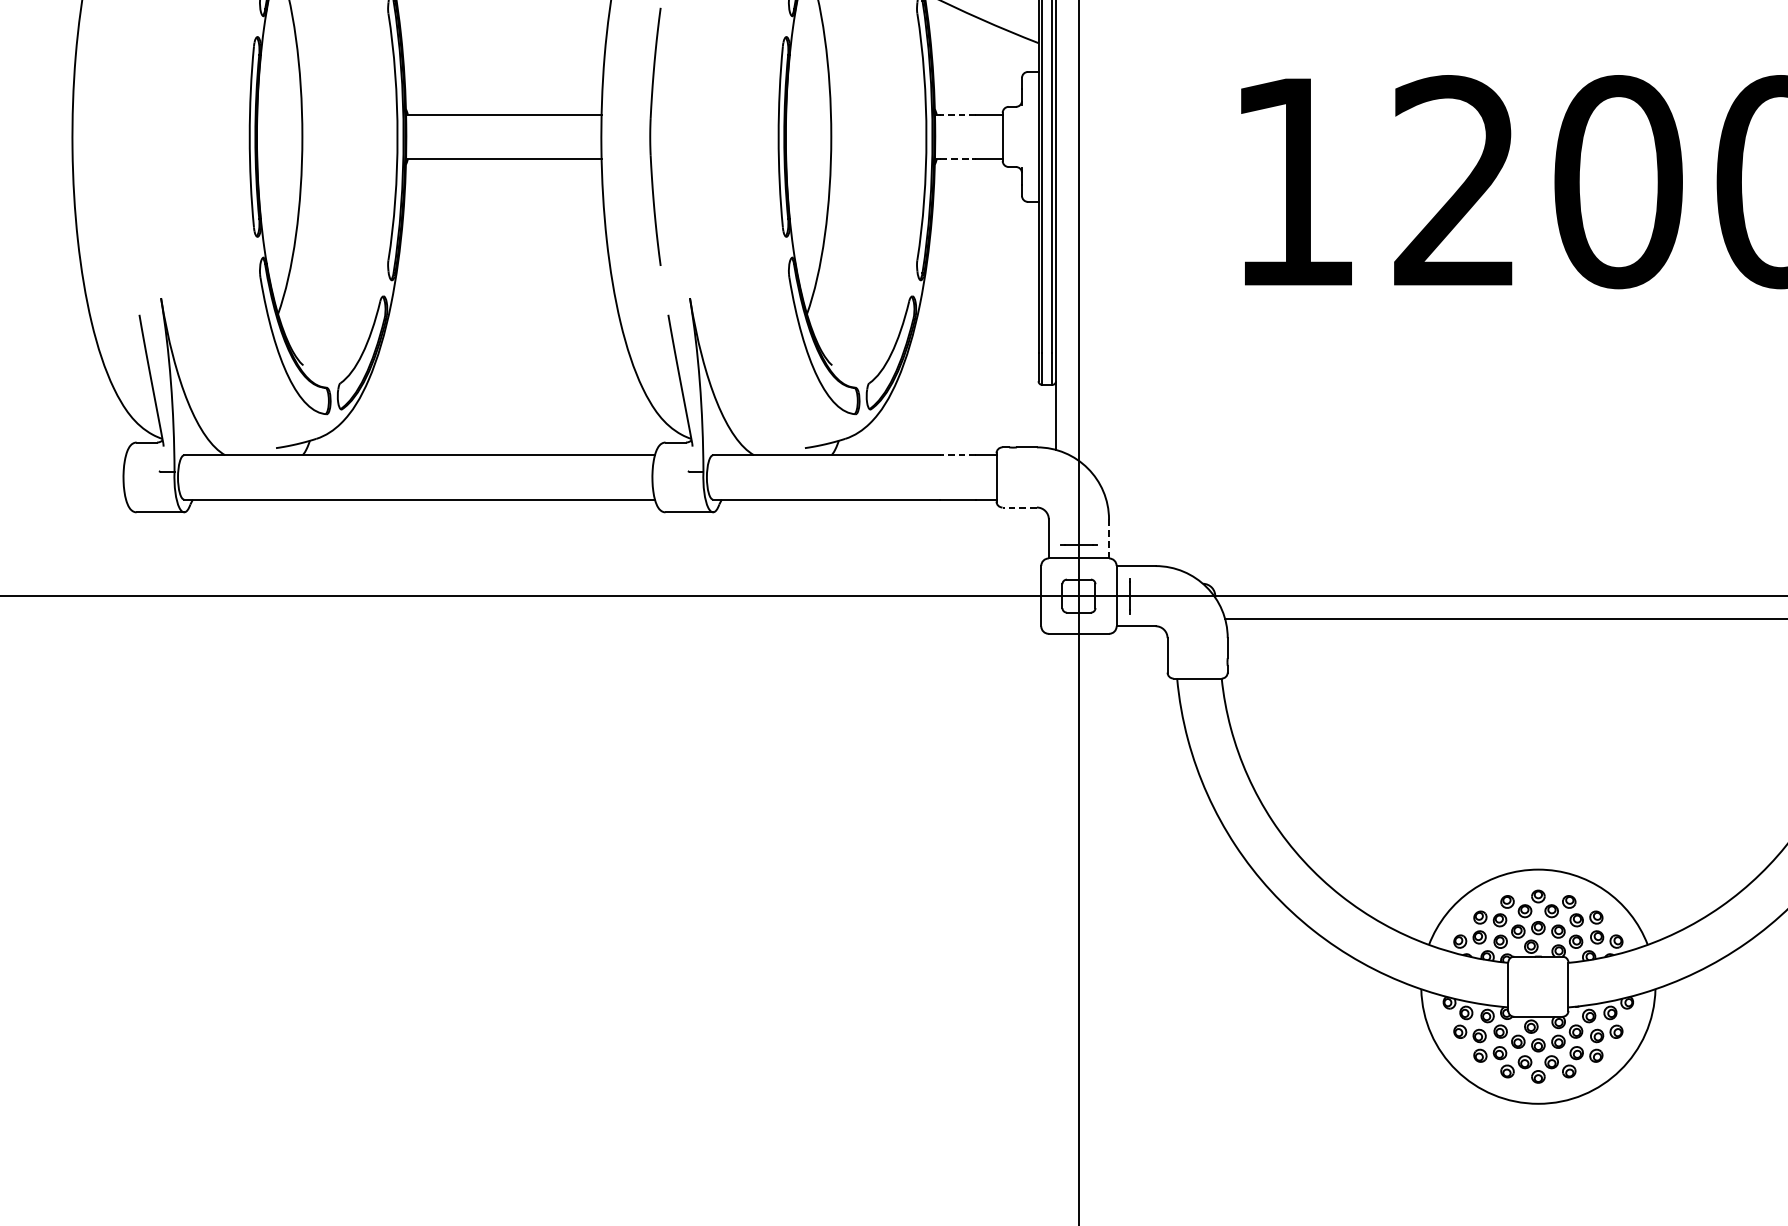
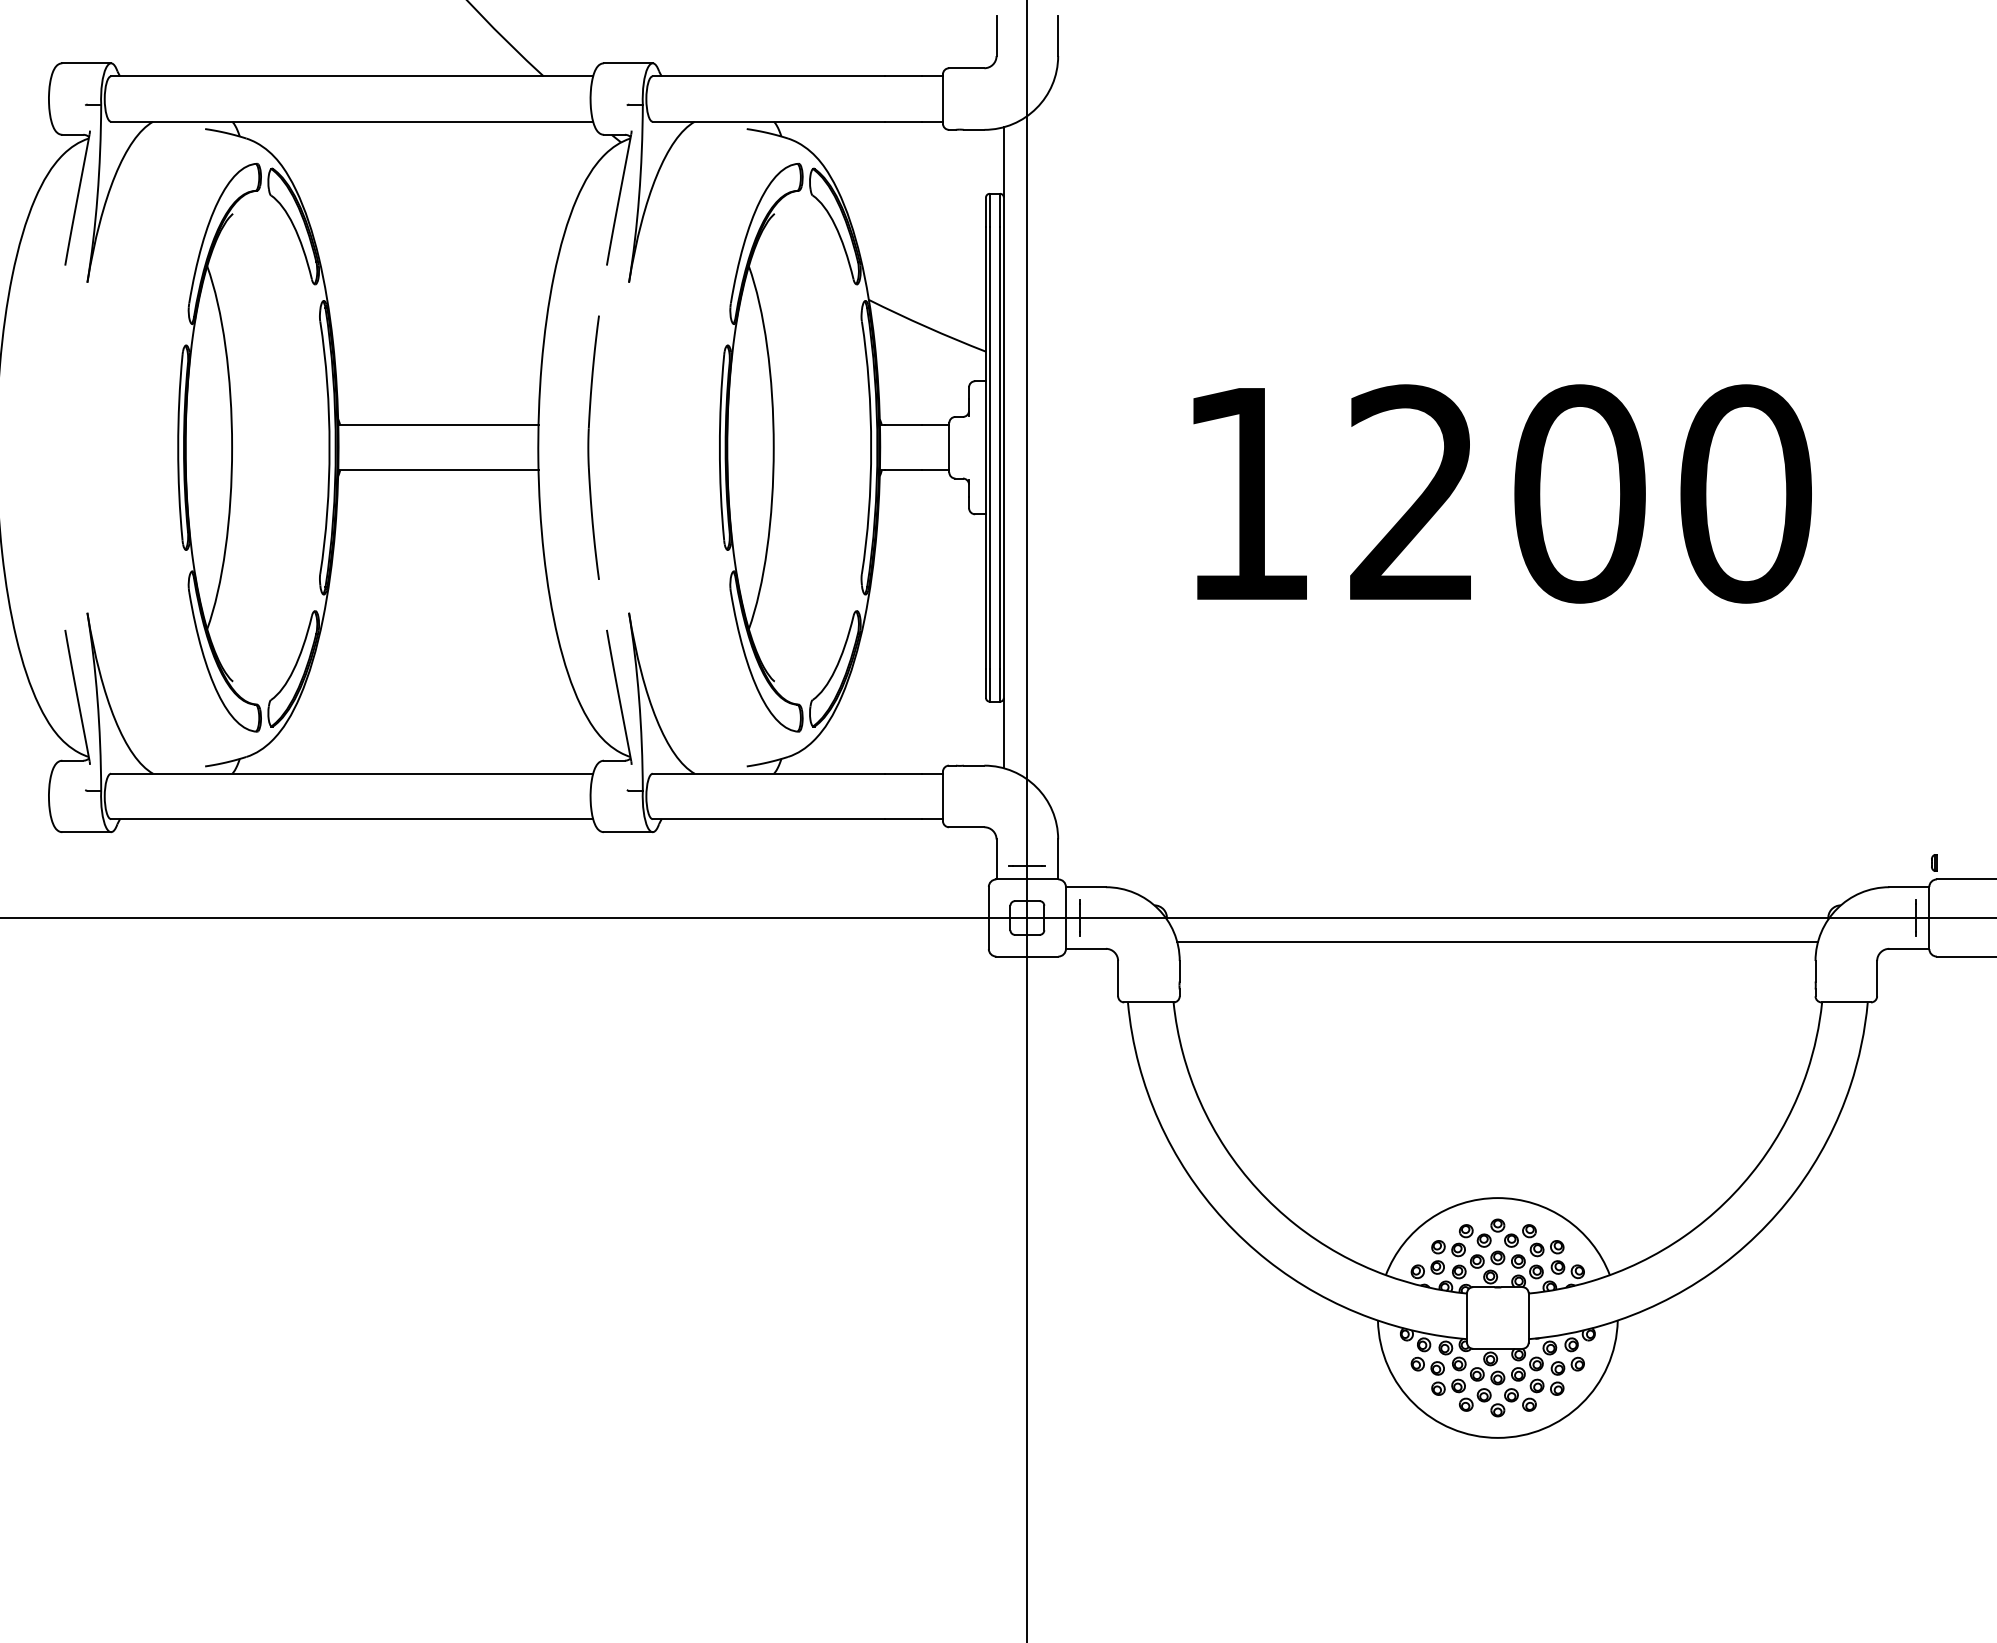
line: (957, 115) -> (903, 425), dashed -> solid
line: (958, 159) -> (904, 470), dashed -> solid
line: (957, 455) -> (903, 773), dashed -> solid
line: (1019, 507) -> (966, 827), dashed -> solid
line: (1109, 539) -> (1058, 859), dashed -> solid

